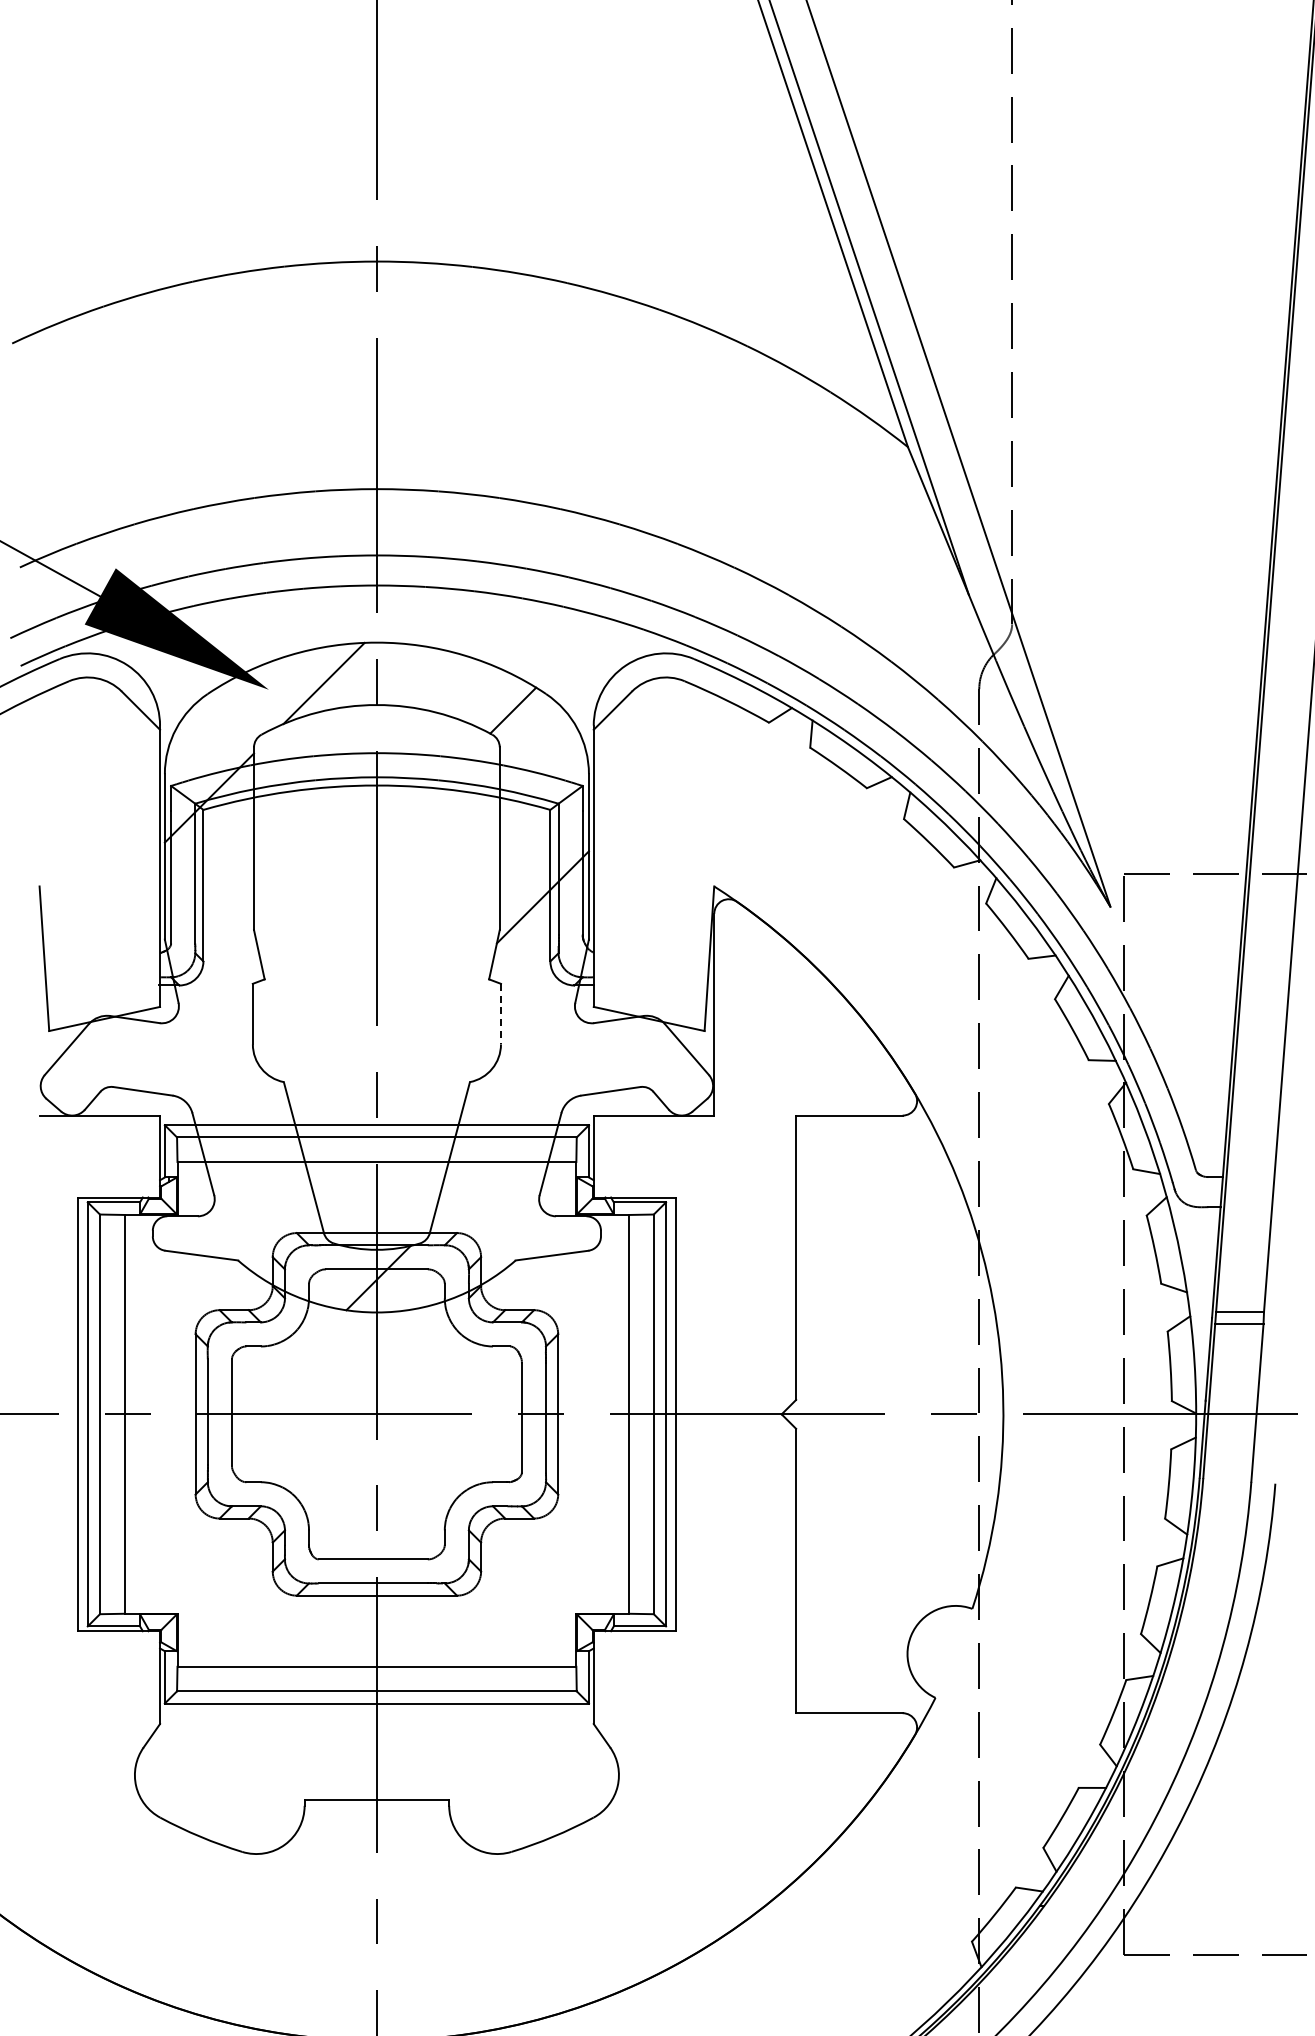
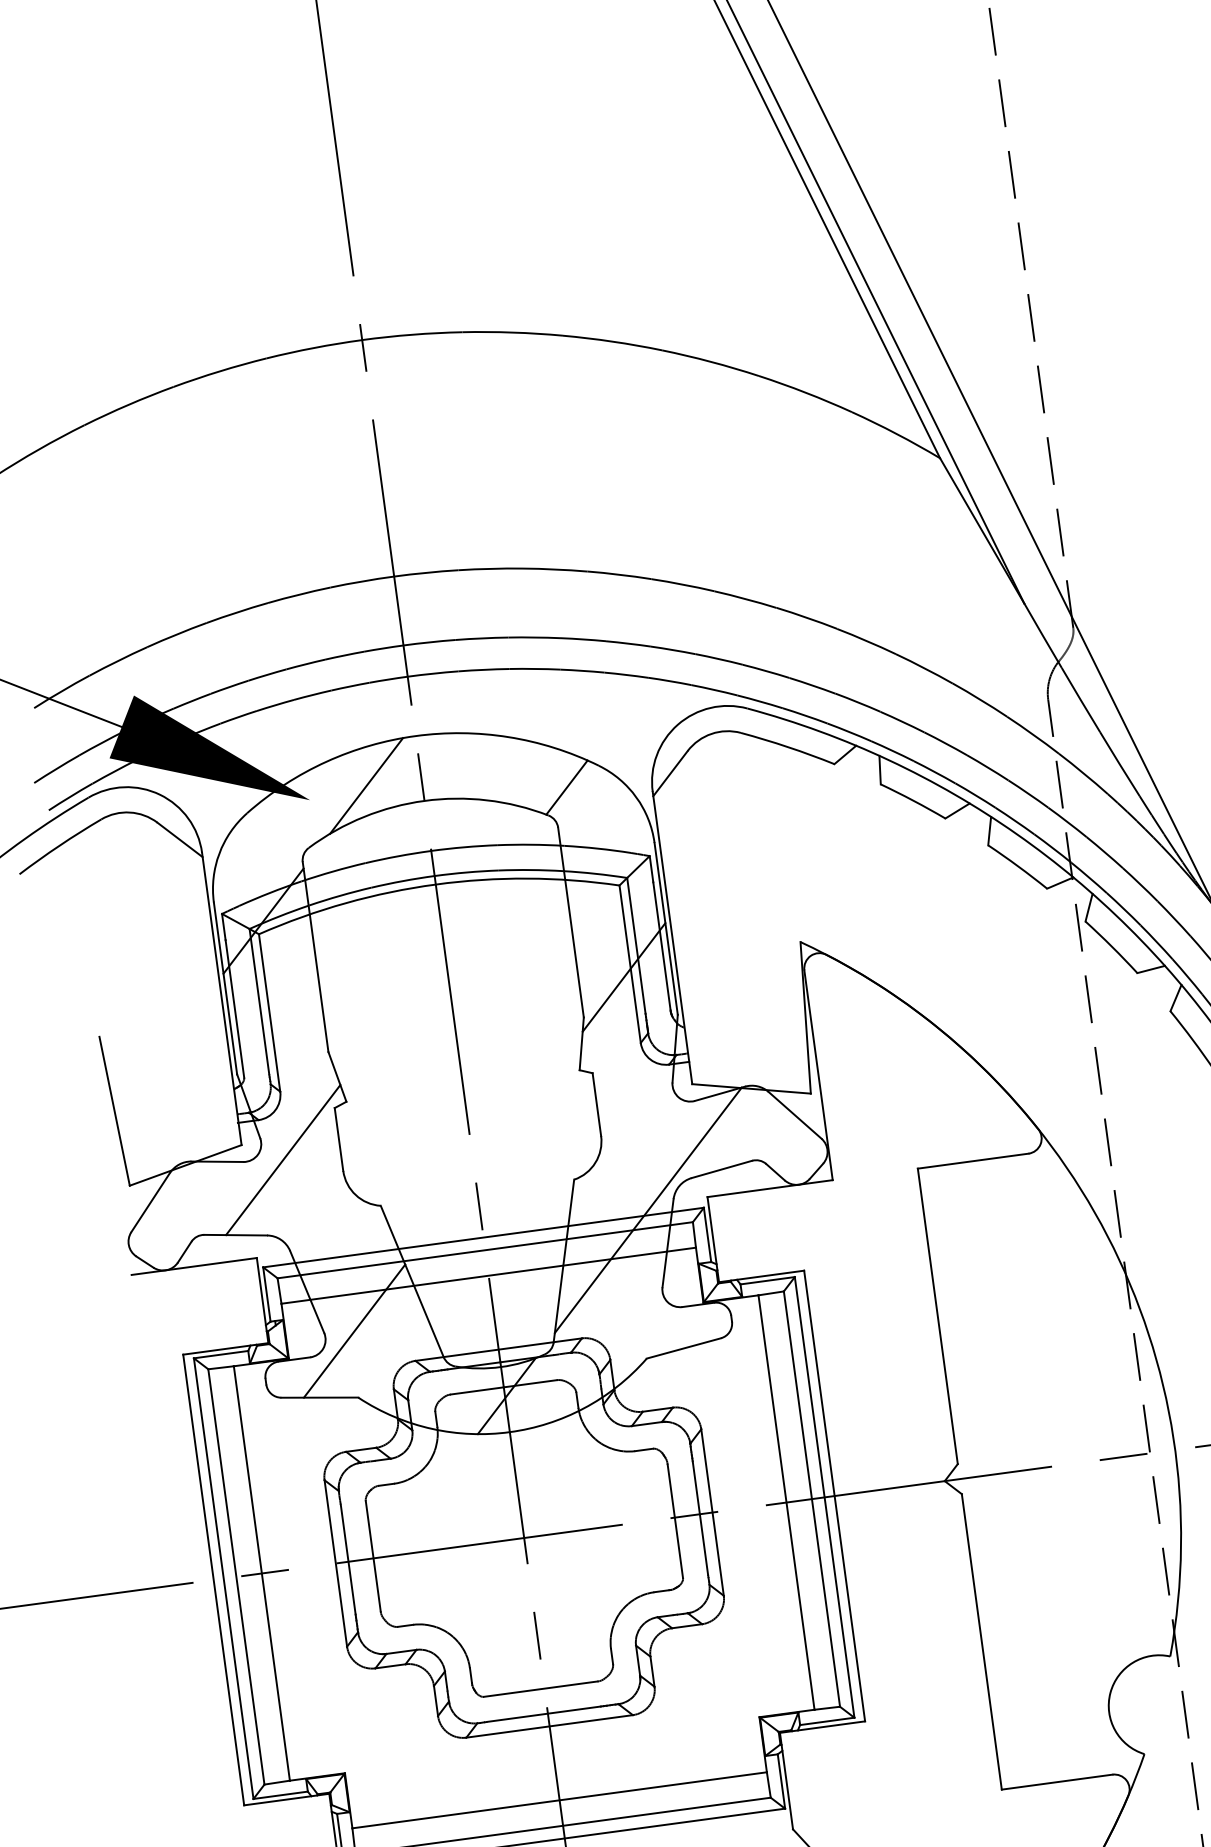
line: (501, 1014) -> (597, 1104), dashed -> solid
line: (197, 1026) -> (283, 1160), added
line: (536, 1120) -> (648, 1210), added
line: (242, 1196) -> (353, 1330), added

